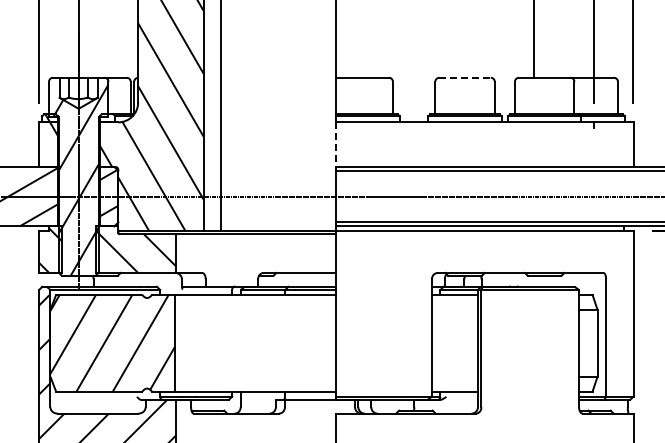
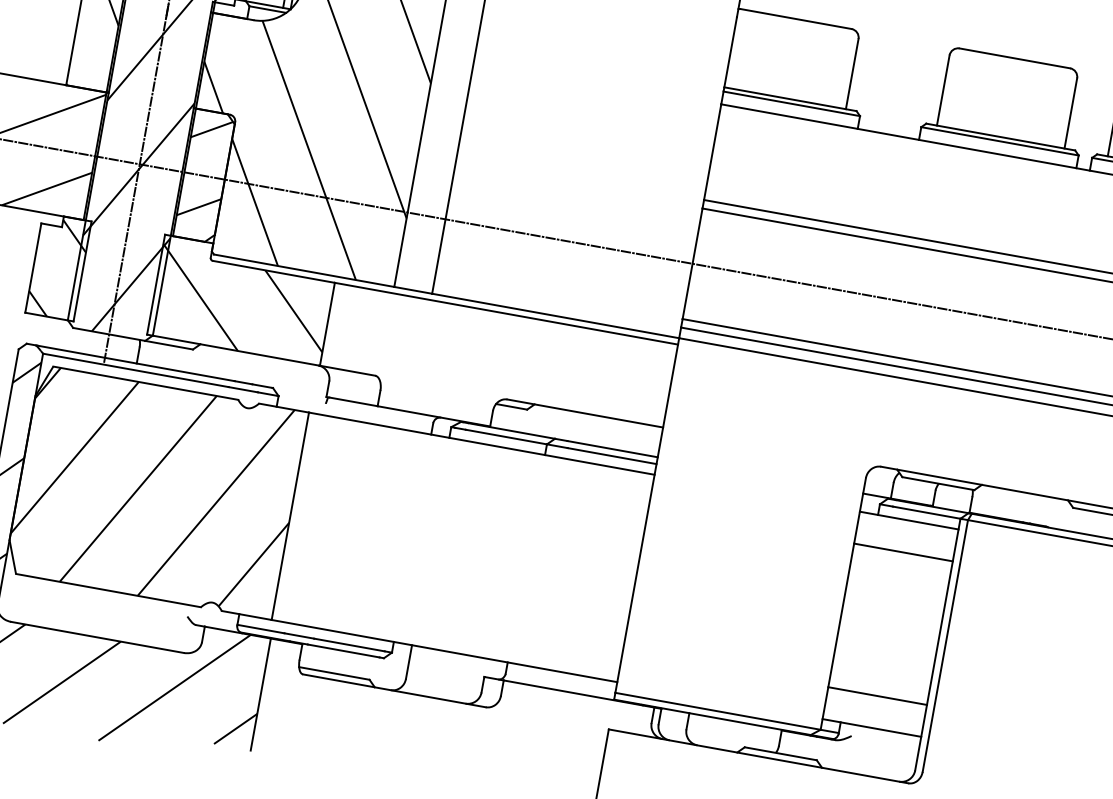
line: (465, 77) -> (1015, 57), dashed -> solid
line: (336, 145) -> (712, 154), dashed -> solid
line: (454, 309) -> (902, 551), added
line: (454, 376) -> (876, 695), added

